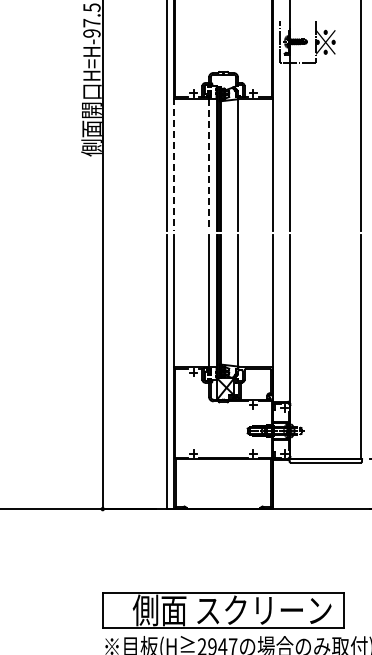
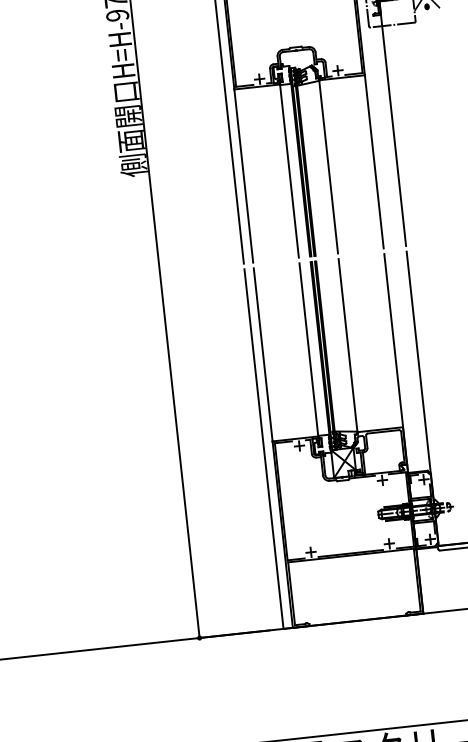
line: (173, 165) -> (243, 177), dashed -> solid
line: (208, 165) -> (289, 172), dashed -> solid

